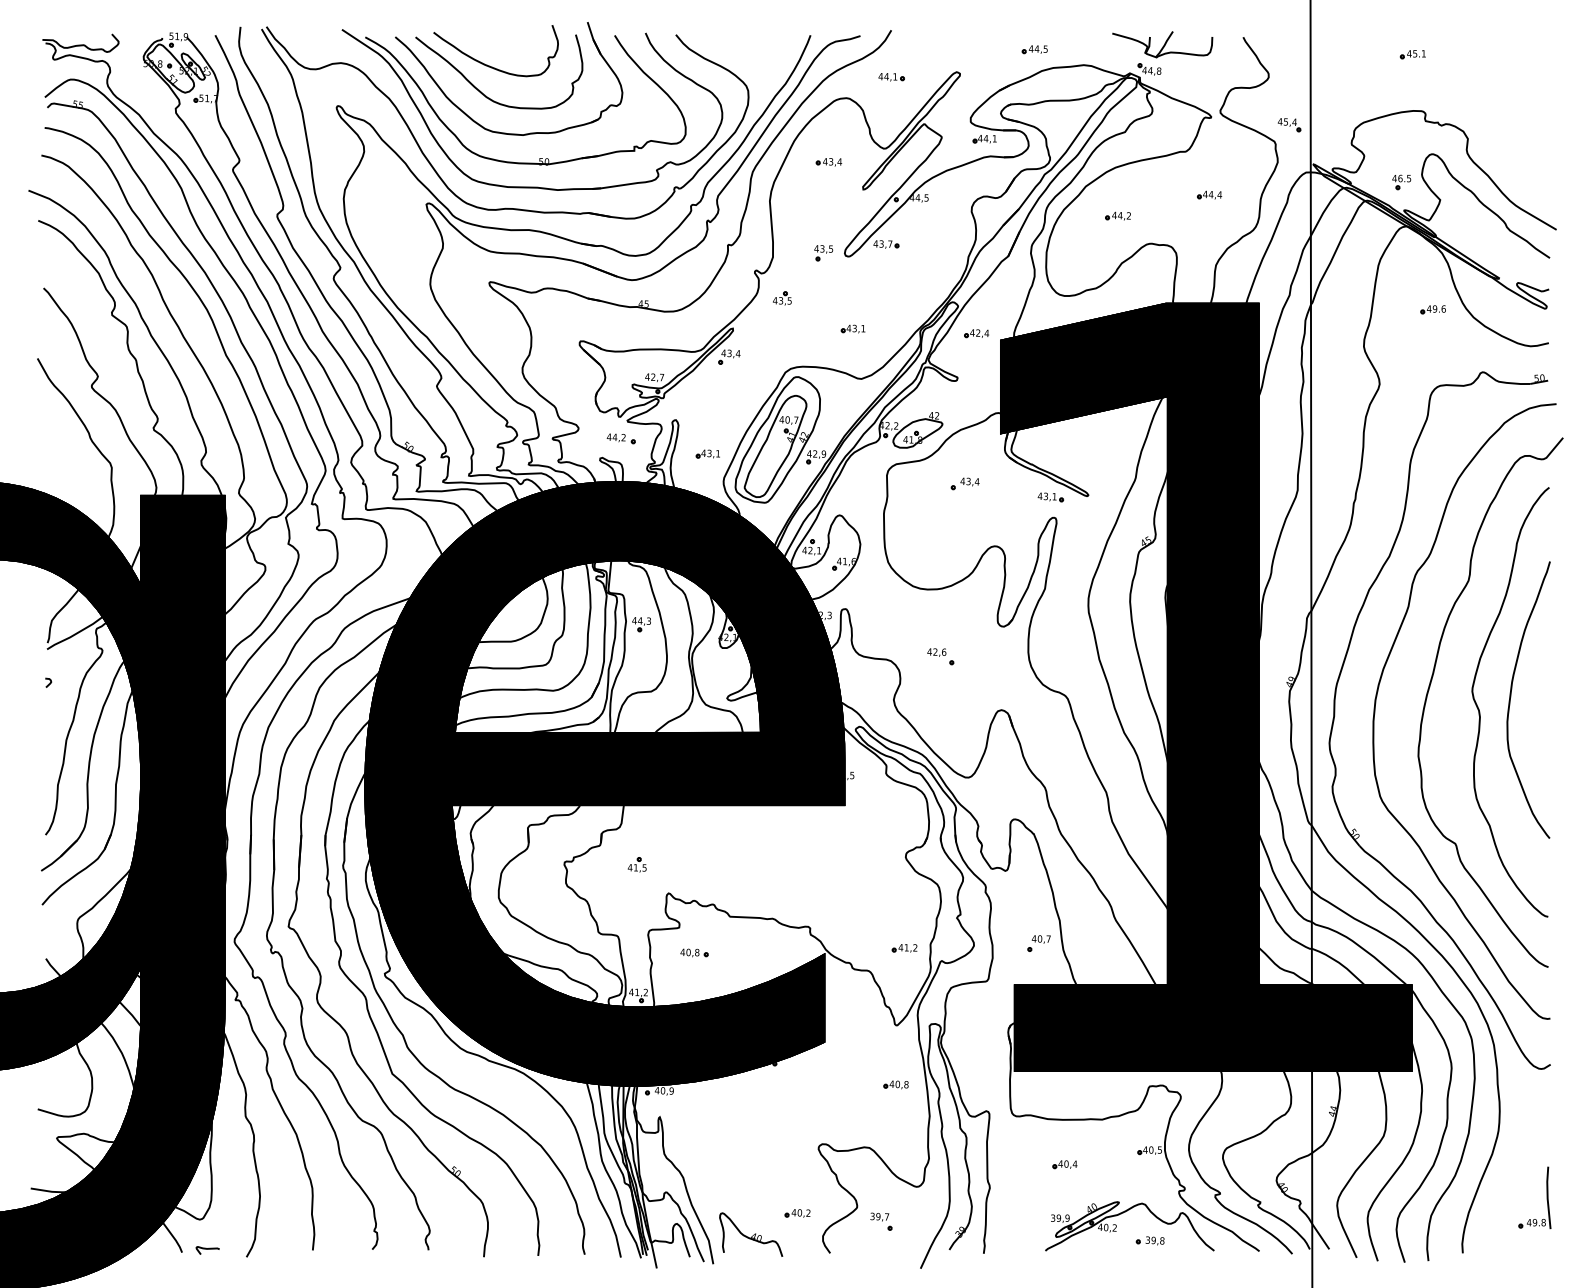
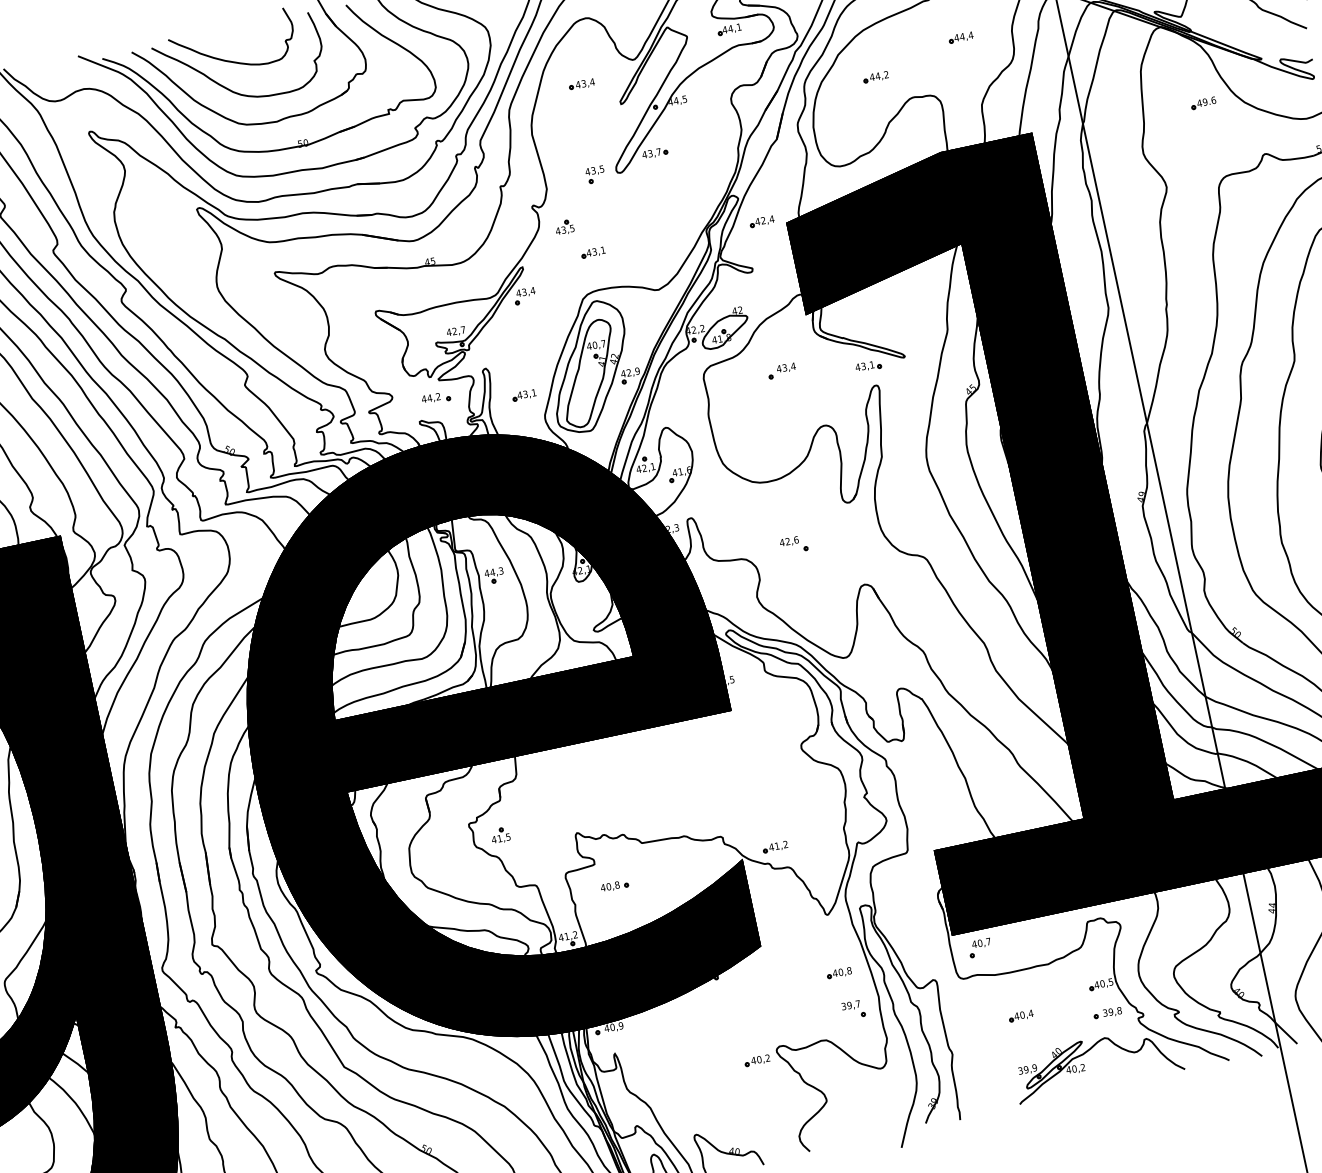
part: (852, 328) -> (592, 252), moved
part: (636, 864) -> (499, 835), moved
part: (1038, 943) -> (979, 948), moved
part: (904, 948) -> (775, 847), moved
part: (797, 1213) -> (757, 1060), moved
part: (881, 1221) -> (853, 1009), moved
part: (1149, 1240) -> (1106, 1012), moved

